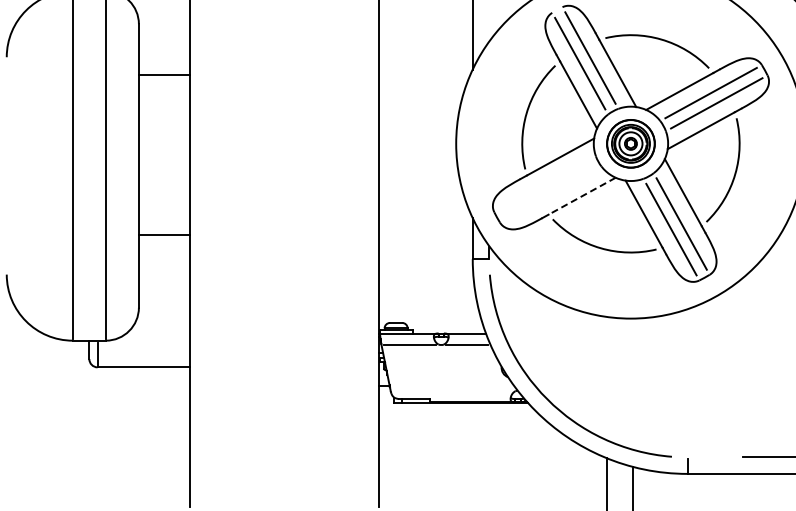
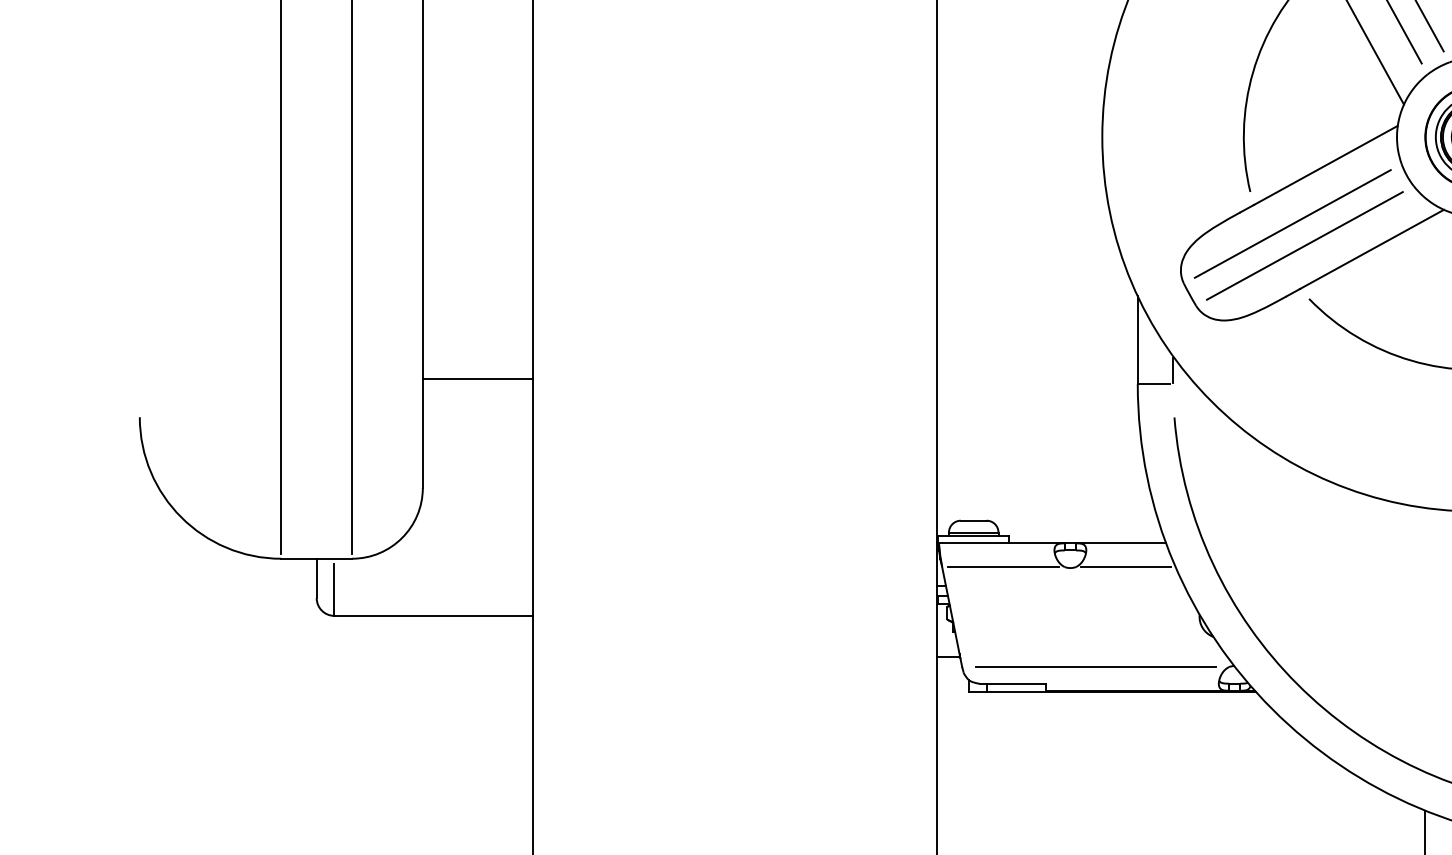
line: (544, 184) -> (1291, 224), added
line: (550, 194) -> (1304, 245), added
line: (581, 196) -> (1370, 249), dashed -> solid
line: (164, 234) -> (477, 378), moved
line: (452, 391) -> (1094, 667), added

